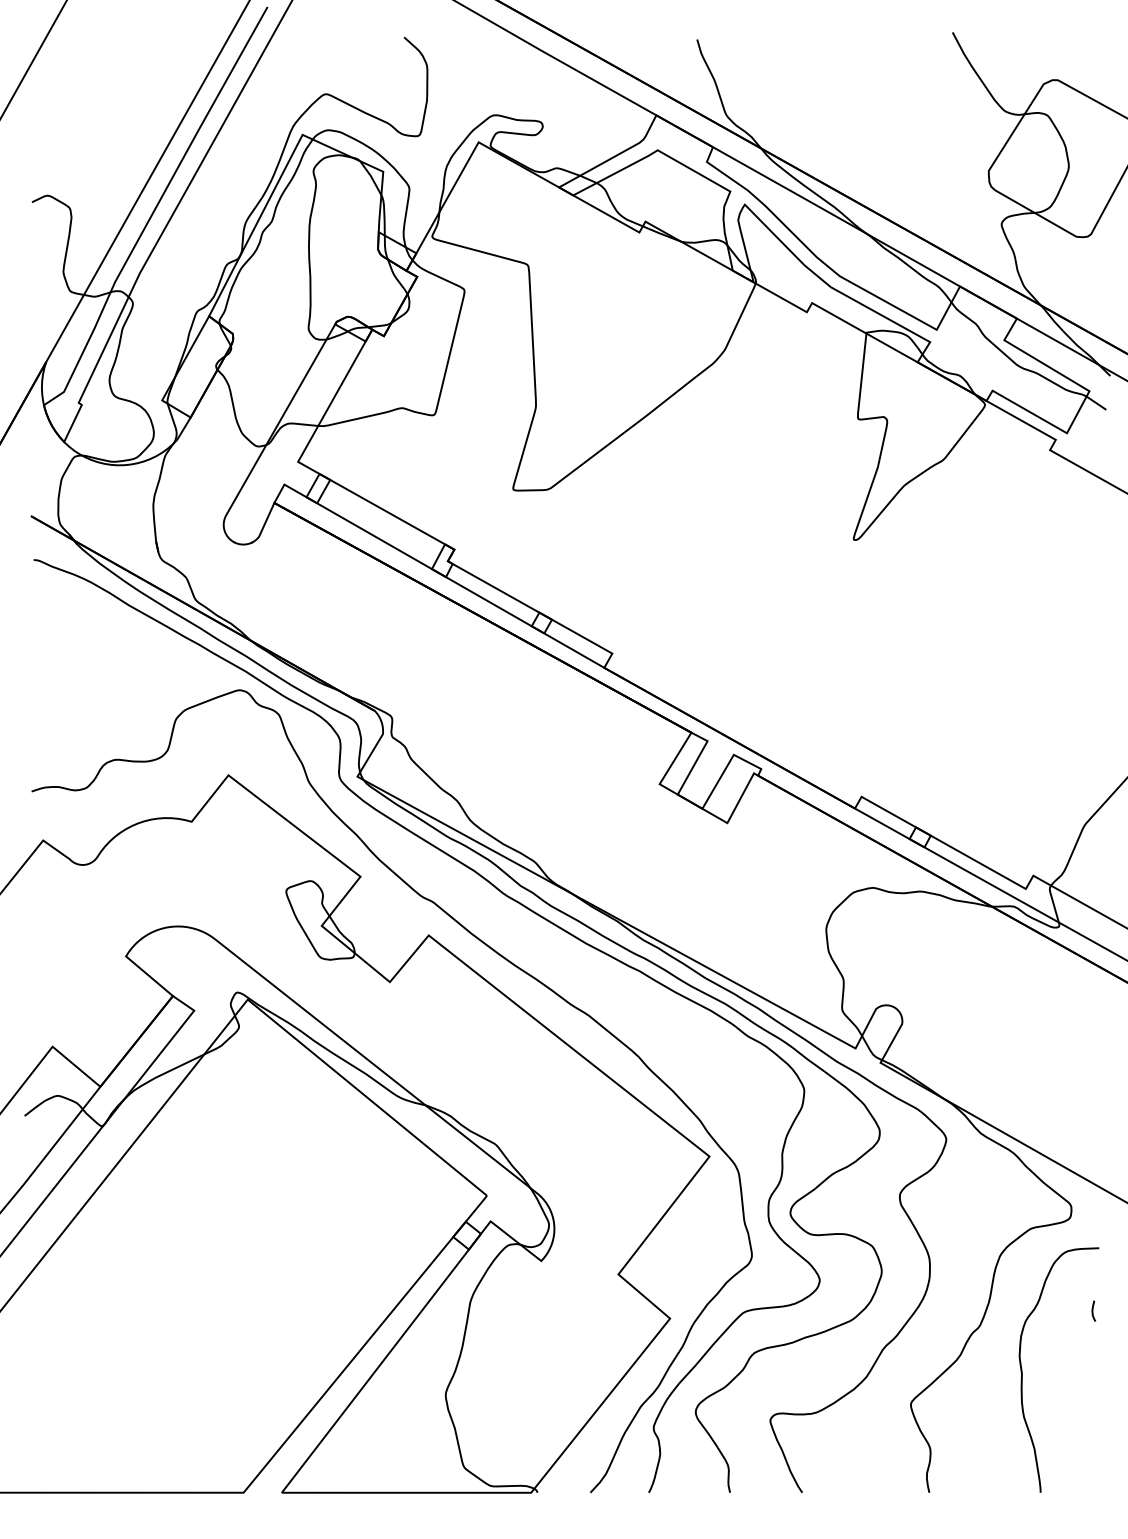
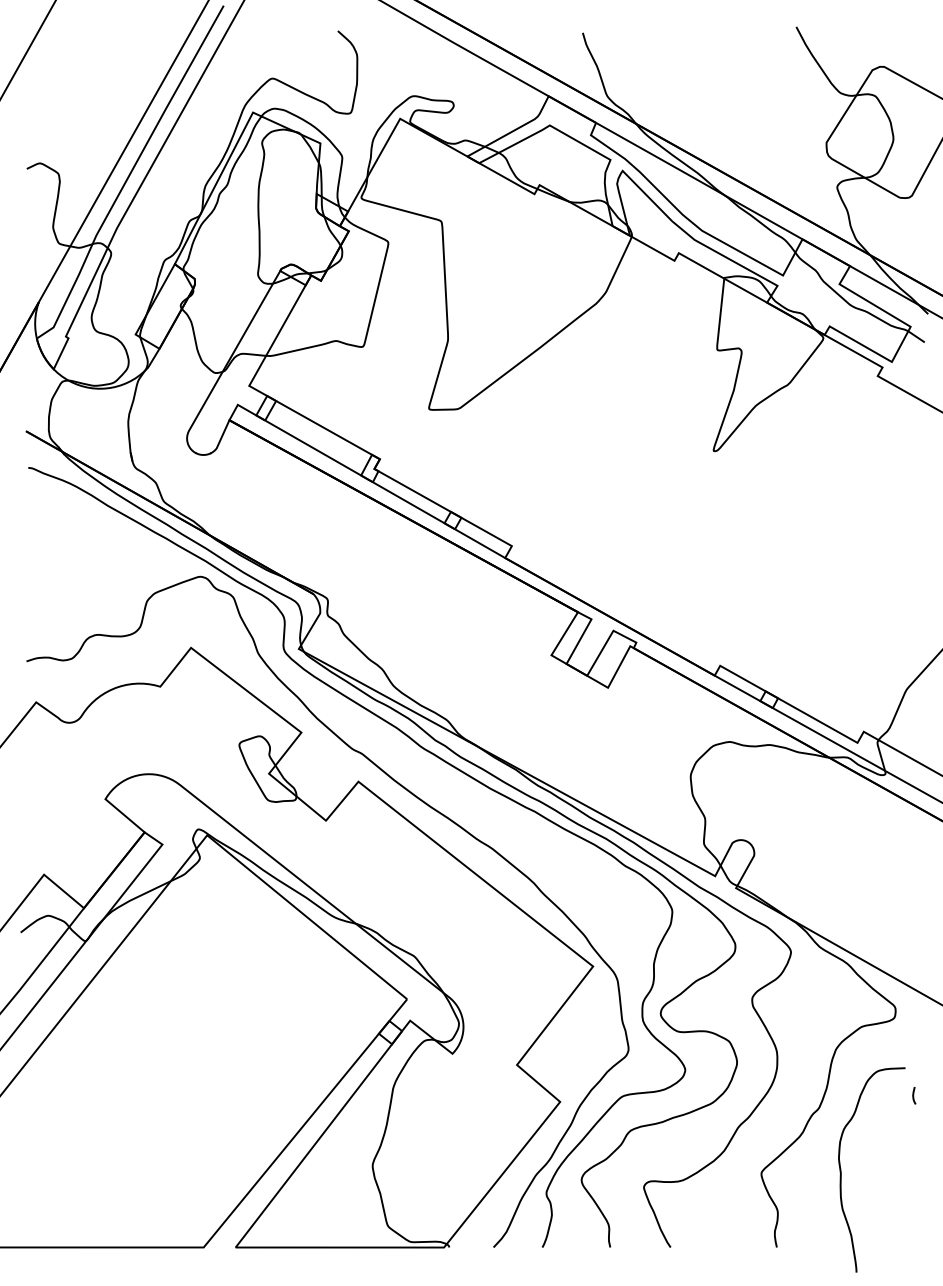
curve: (1022, 1369) -> (841, 1169), moved

